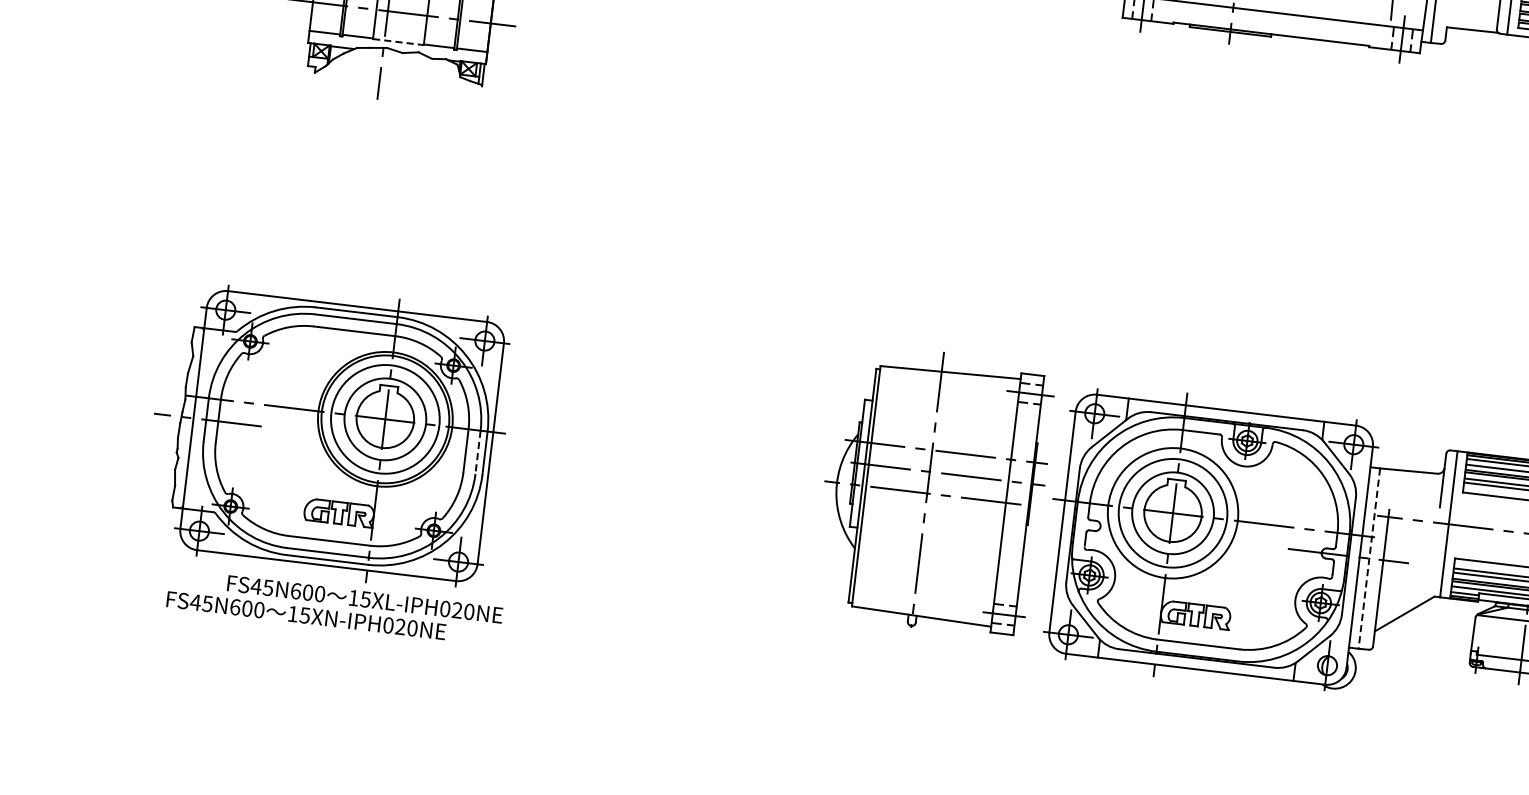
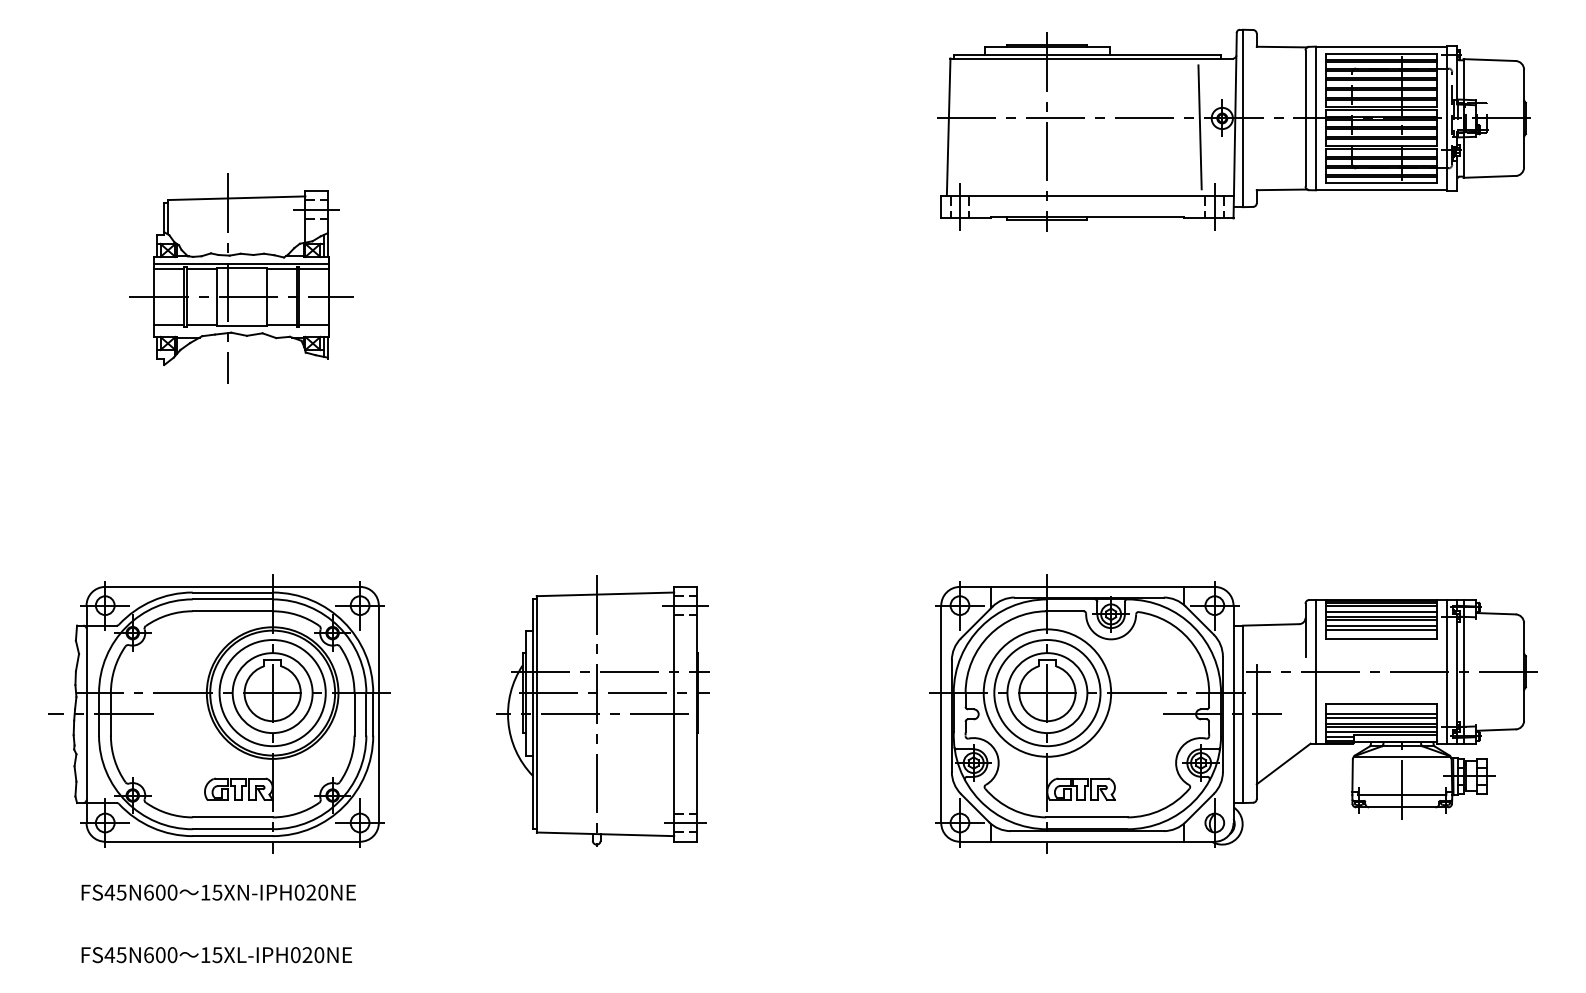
line: (398, 41) -> (241, 325), dashed -> solid
line: (478, 452) -> (366, 714), dashed -> solid
part: (933, 490) -> (602, 710), moved
line: (1369, 558) -> (1243, 714), dashed -> solid
text: (364, 599) -> (216, 955), moved

